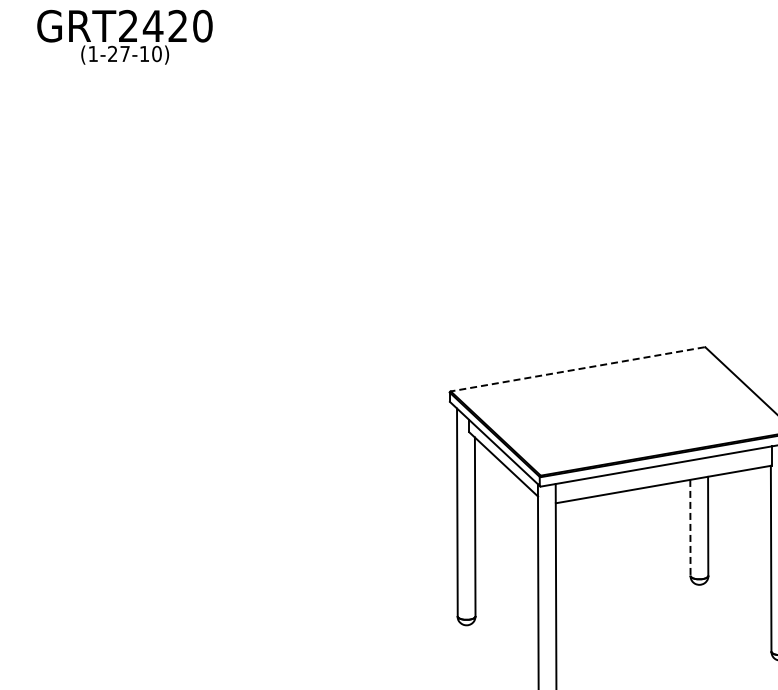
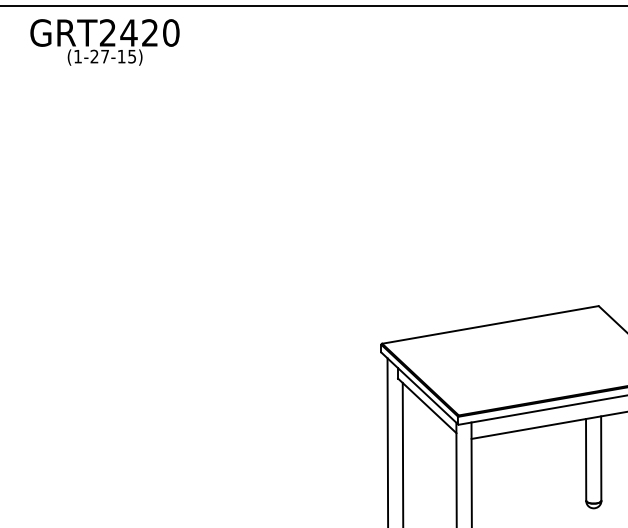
text: (156, 53) -> (131, 56), (1-27-10) -> (1-27-15)
line: (577, 369) -> (490, 325), dashed -> solid
line: (690, 527) -> (586, 459), dashed -> solid

